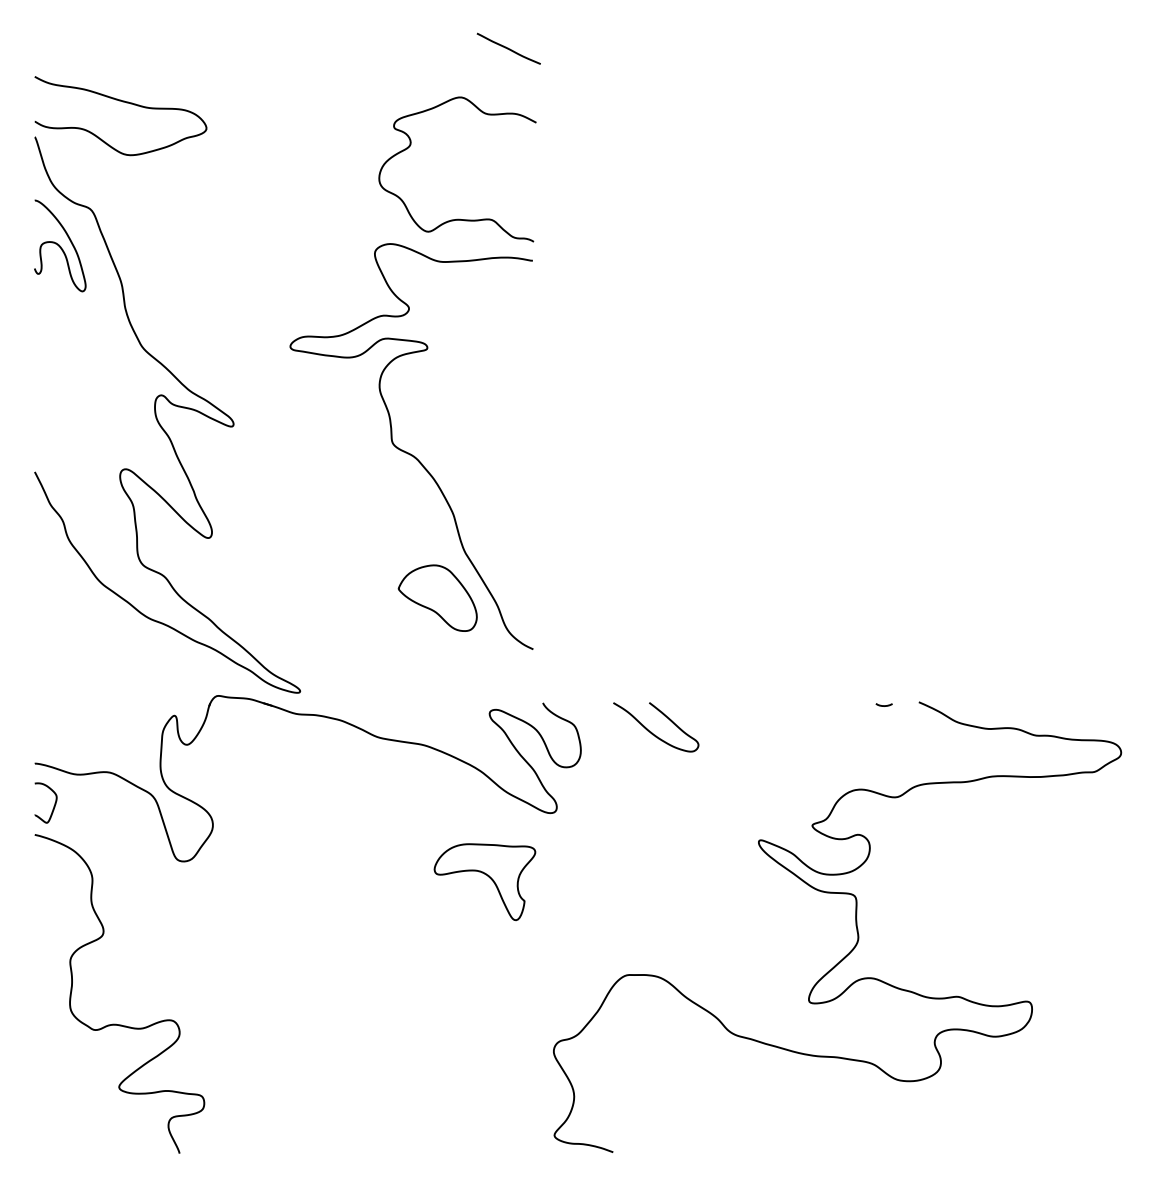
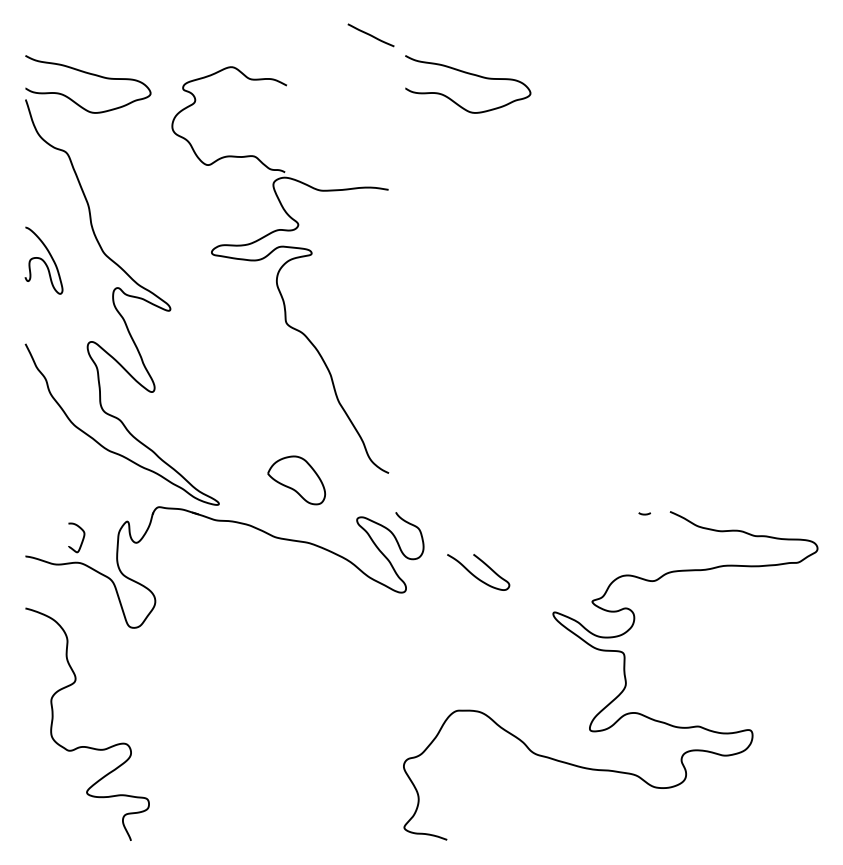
curve: (643, 102) -> (469, 74), added
curve: (457, 218) -> (229, 155), moved
curve: (60, 245) -> (44, 260), moved
part: (437, 597) -> (296, 479), moved
curve: (651, 731) -> (475, 575), moved
curve: (53, 806) -> (82, 540), moved
part: (488, 877) -> (356, 639), removed

